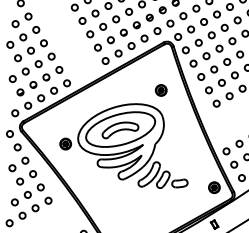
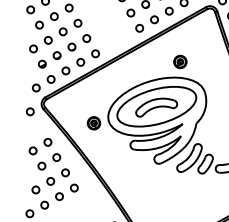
part: (160, 90) -> (179, 62), moved
circle: (17, 147) -> (38, 127), removed

